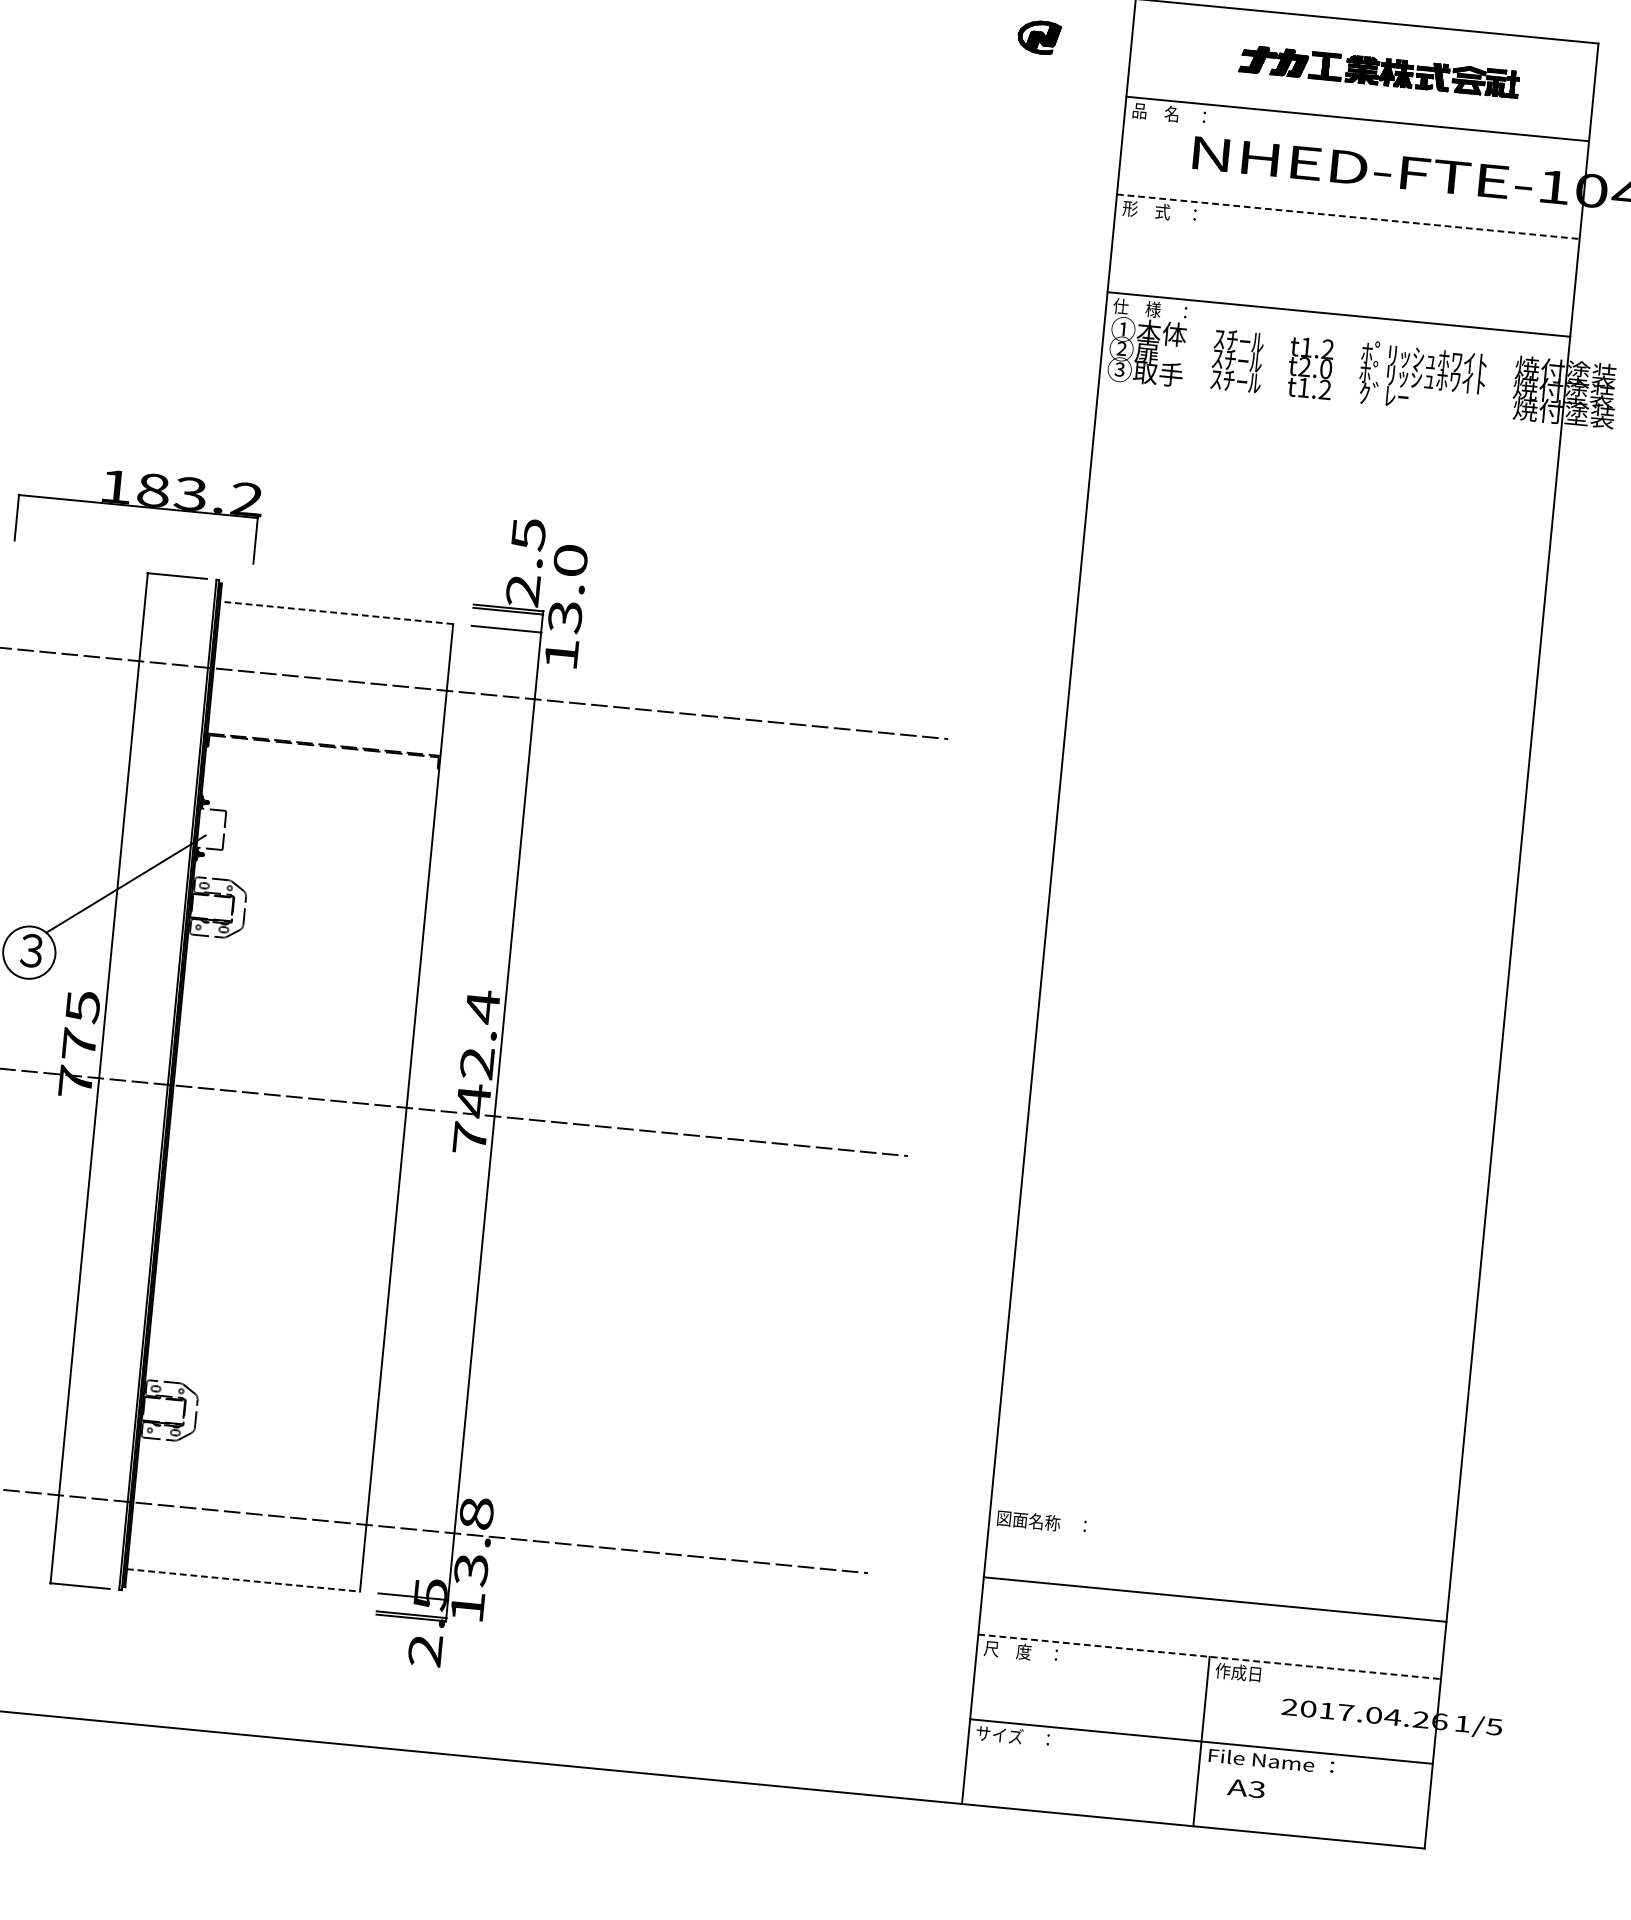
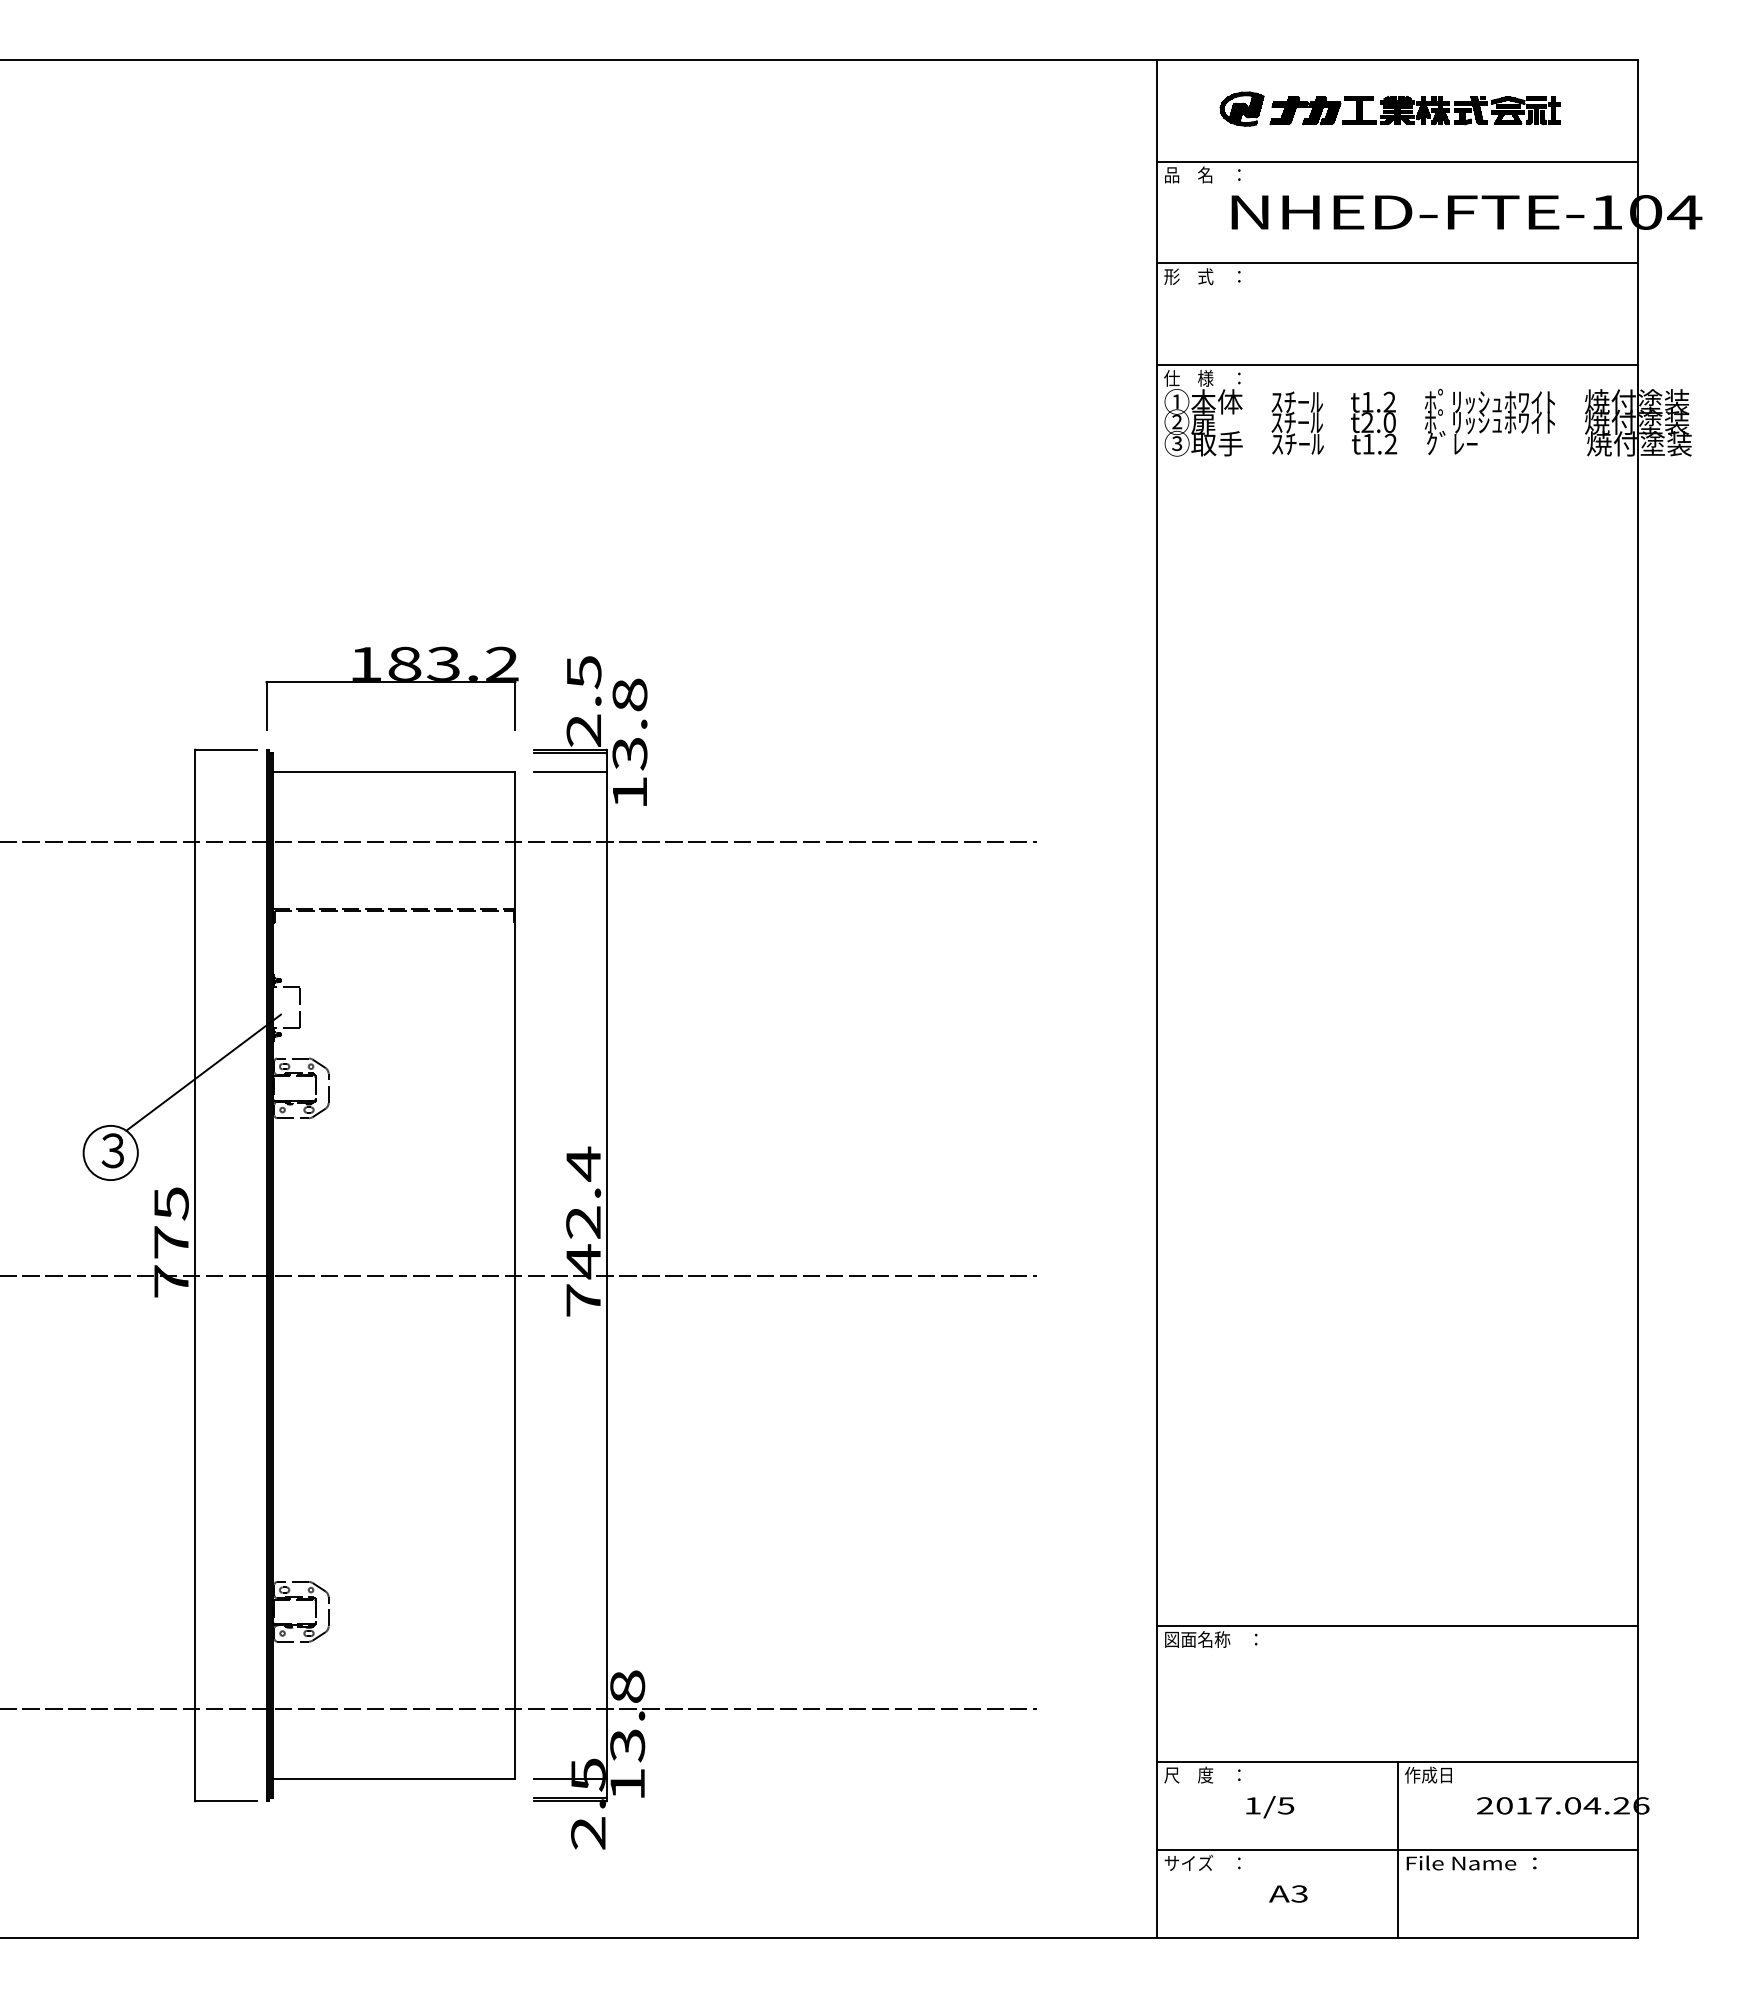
part: (1038, 36) -> (1241, 108), moved
line: (1348, 216) -> (1397, 263), dashed -> solid
part: (138, 512) -> (391, 688), moved
text: (570, 560) -> (629, 694), 13.0 -> 13.8
line: (336, 613) -> (393, 772), dashed -> solid
line: (244, 1580) -> (394, 1778), dashed -> solid
line: (1215, 1599) -> (1397, 1626), moved
line: (1209, 1656) -> (1397, 1761), dashed -> solid
text: (1479, 1727) -> (1270, 1807), moved
text: (1246, 1788) -> (1288, 1893), moved

